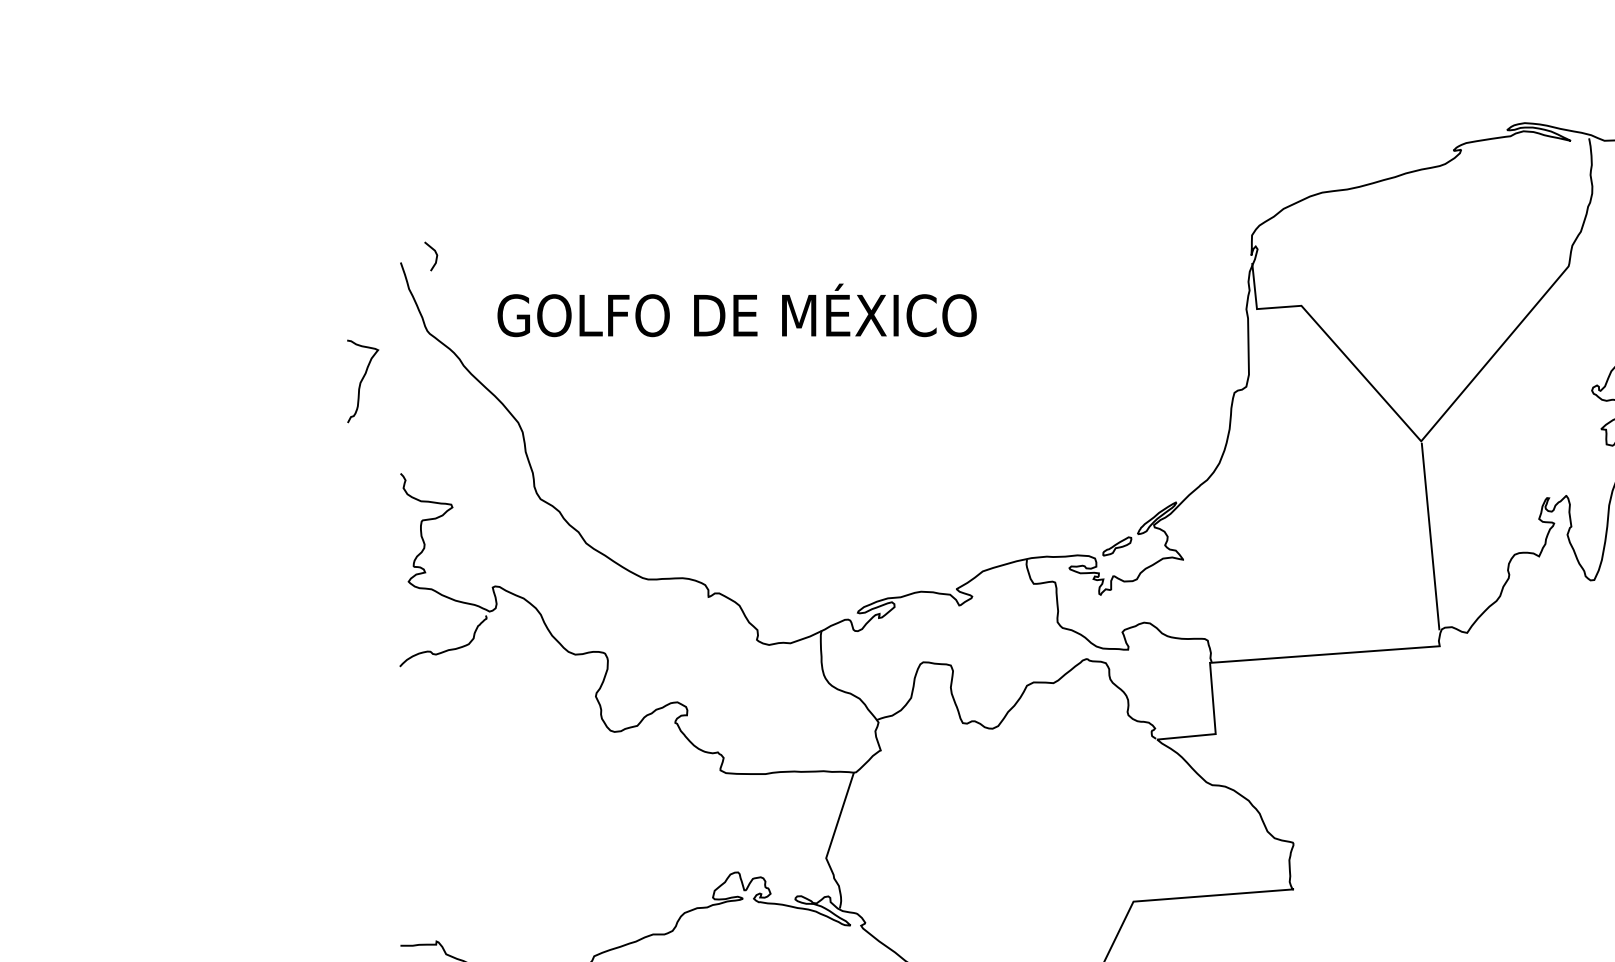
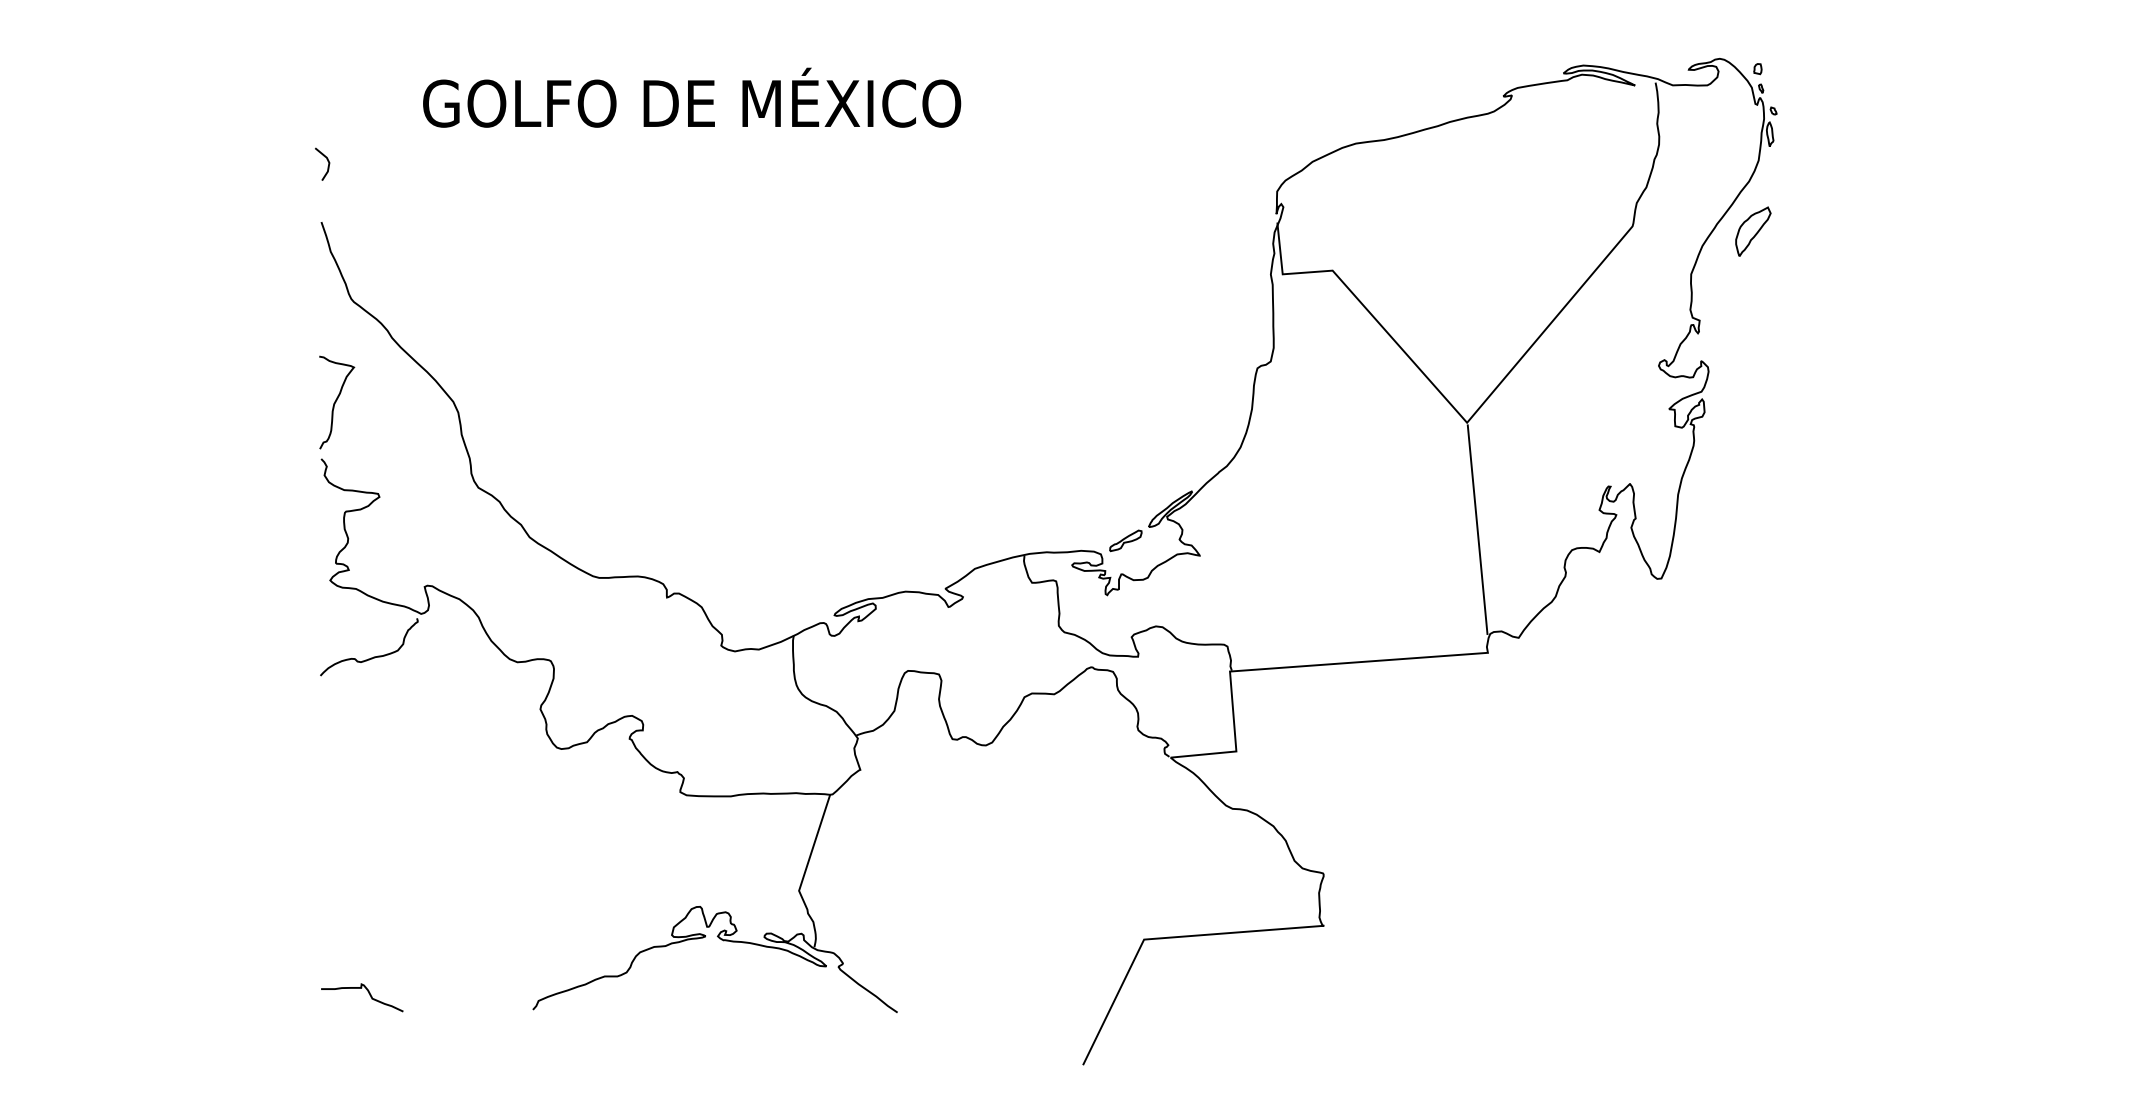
curve: (435, 254) -> (327, 161), moved
text: (737, 310) -> (692, 97), moved
curve: (362, 381) -> (336, 402), moved

